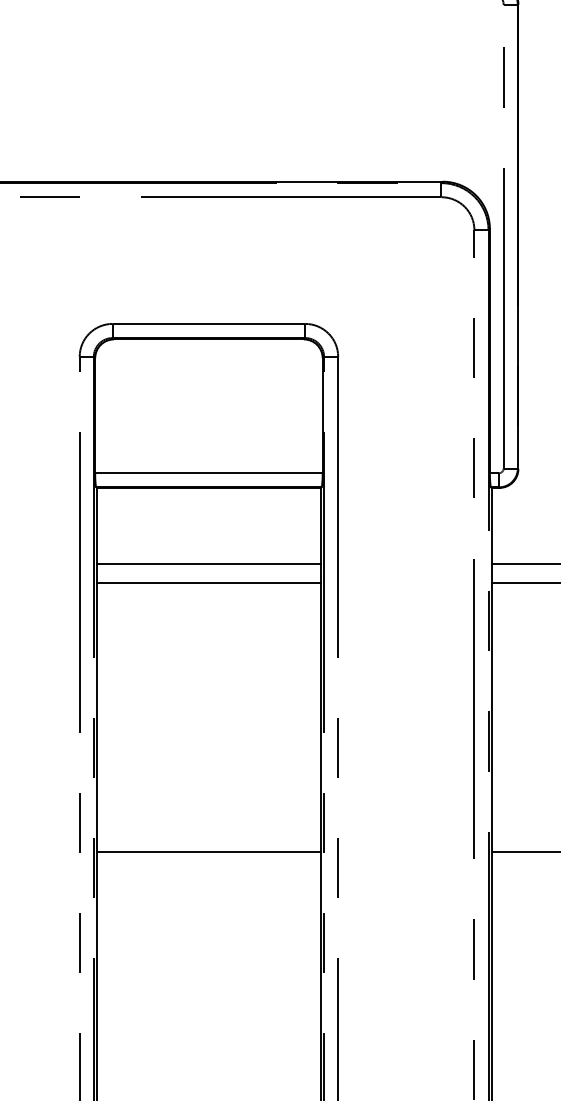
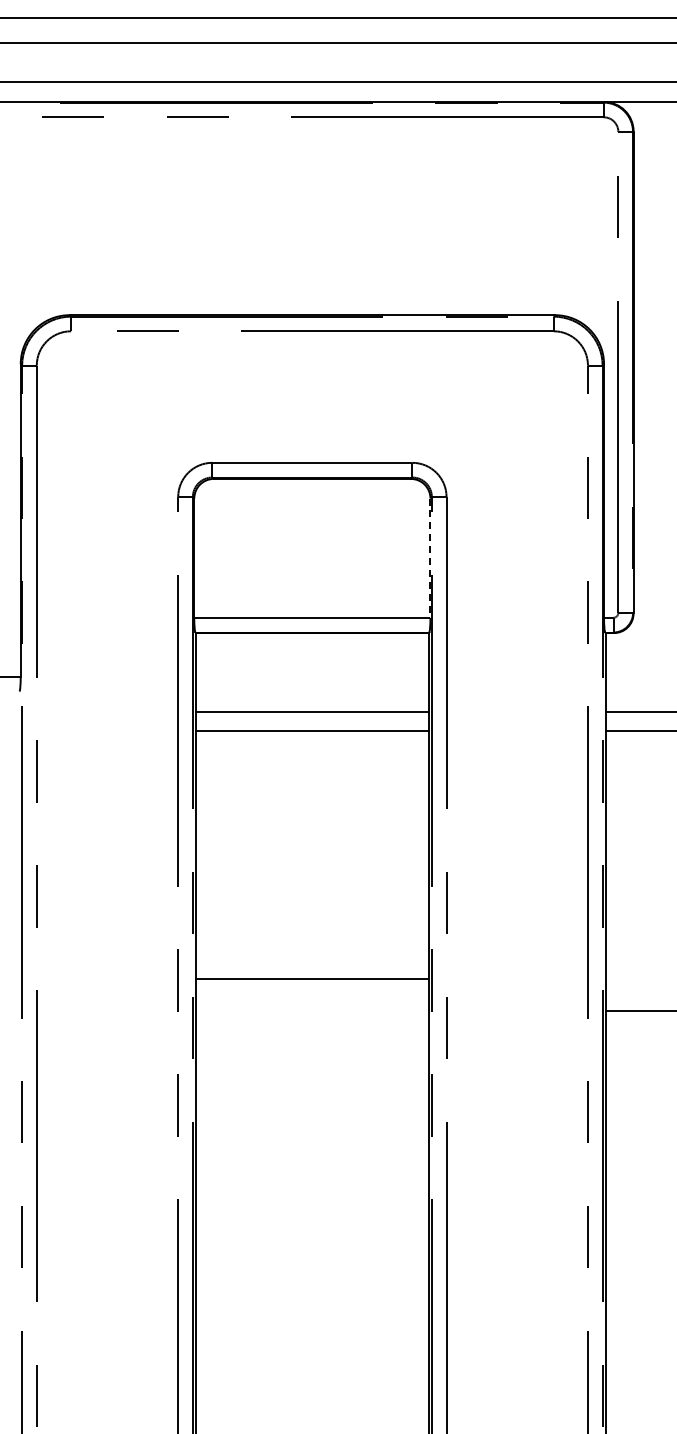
line: (322, 416) -> (430, 558), solid -> dashed
line: (209, 852) -> (312, 979), moved

